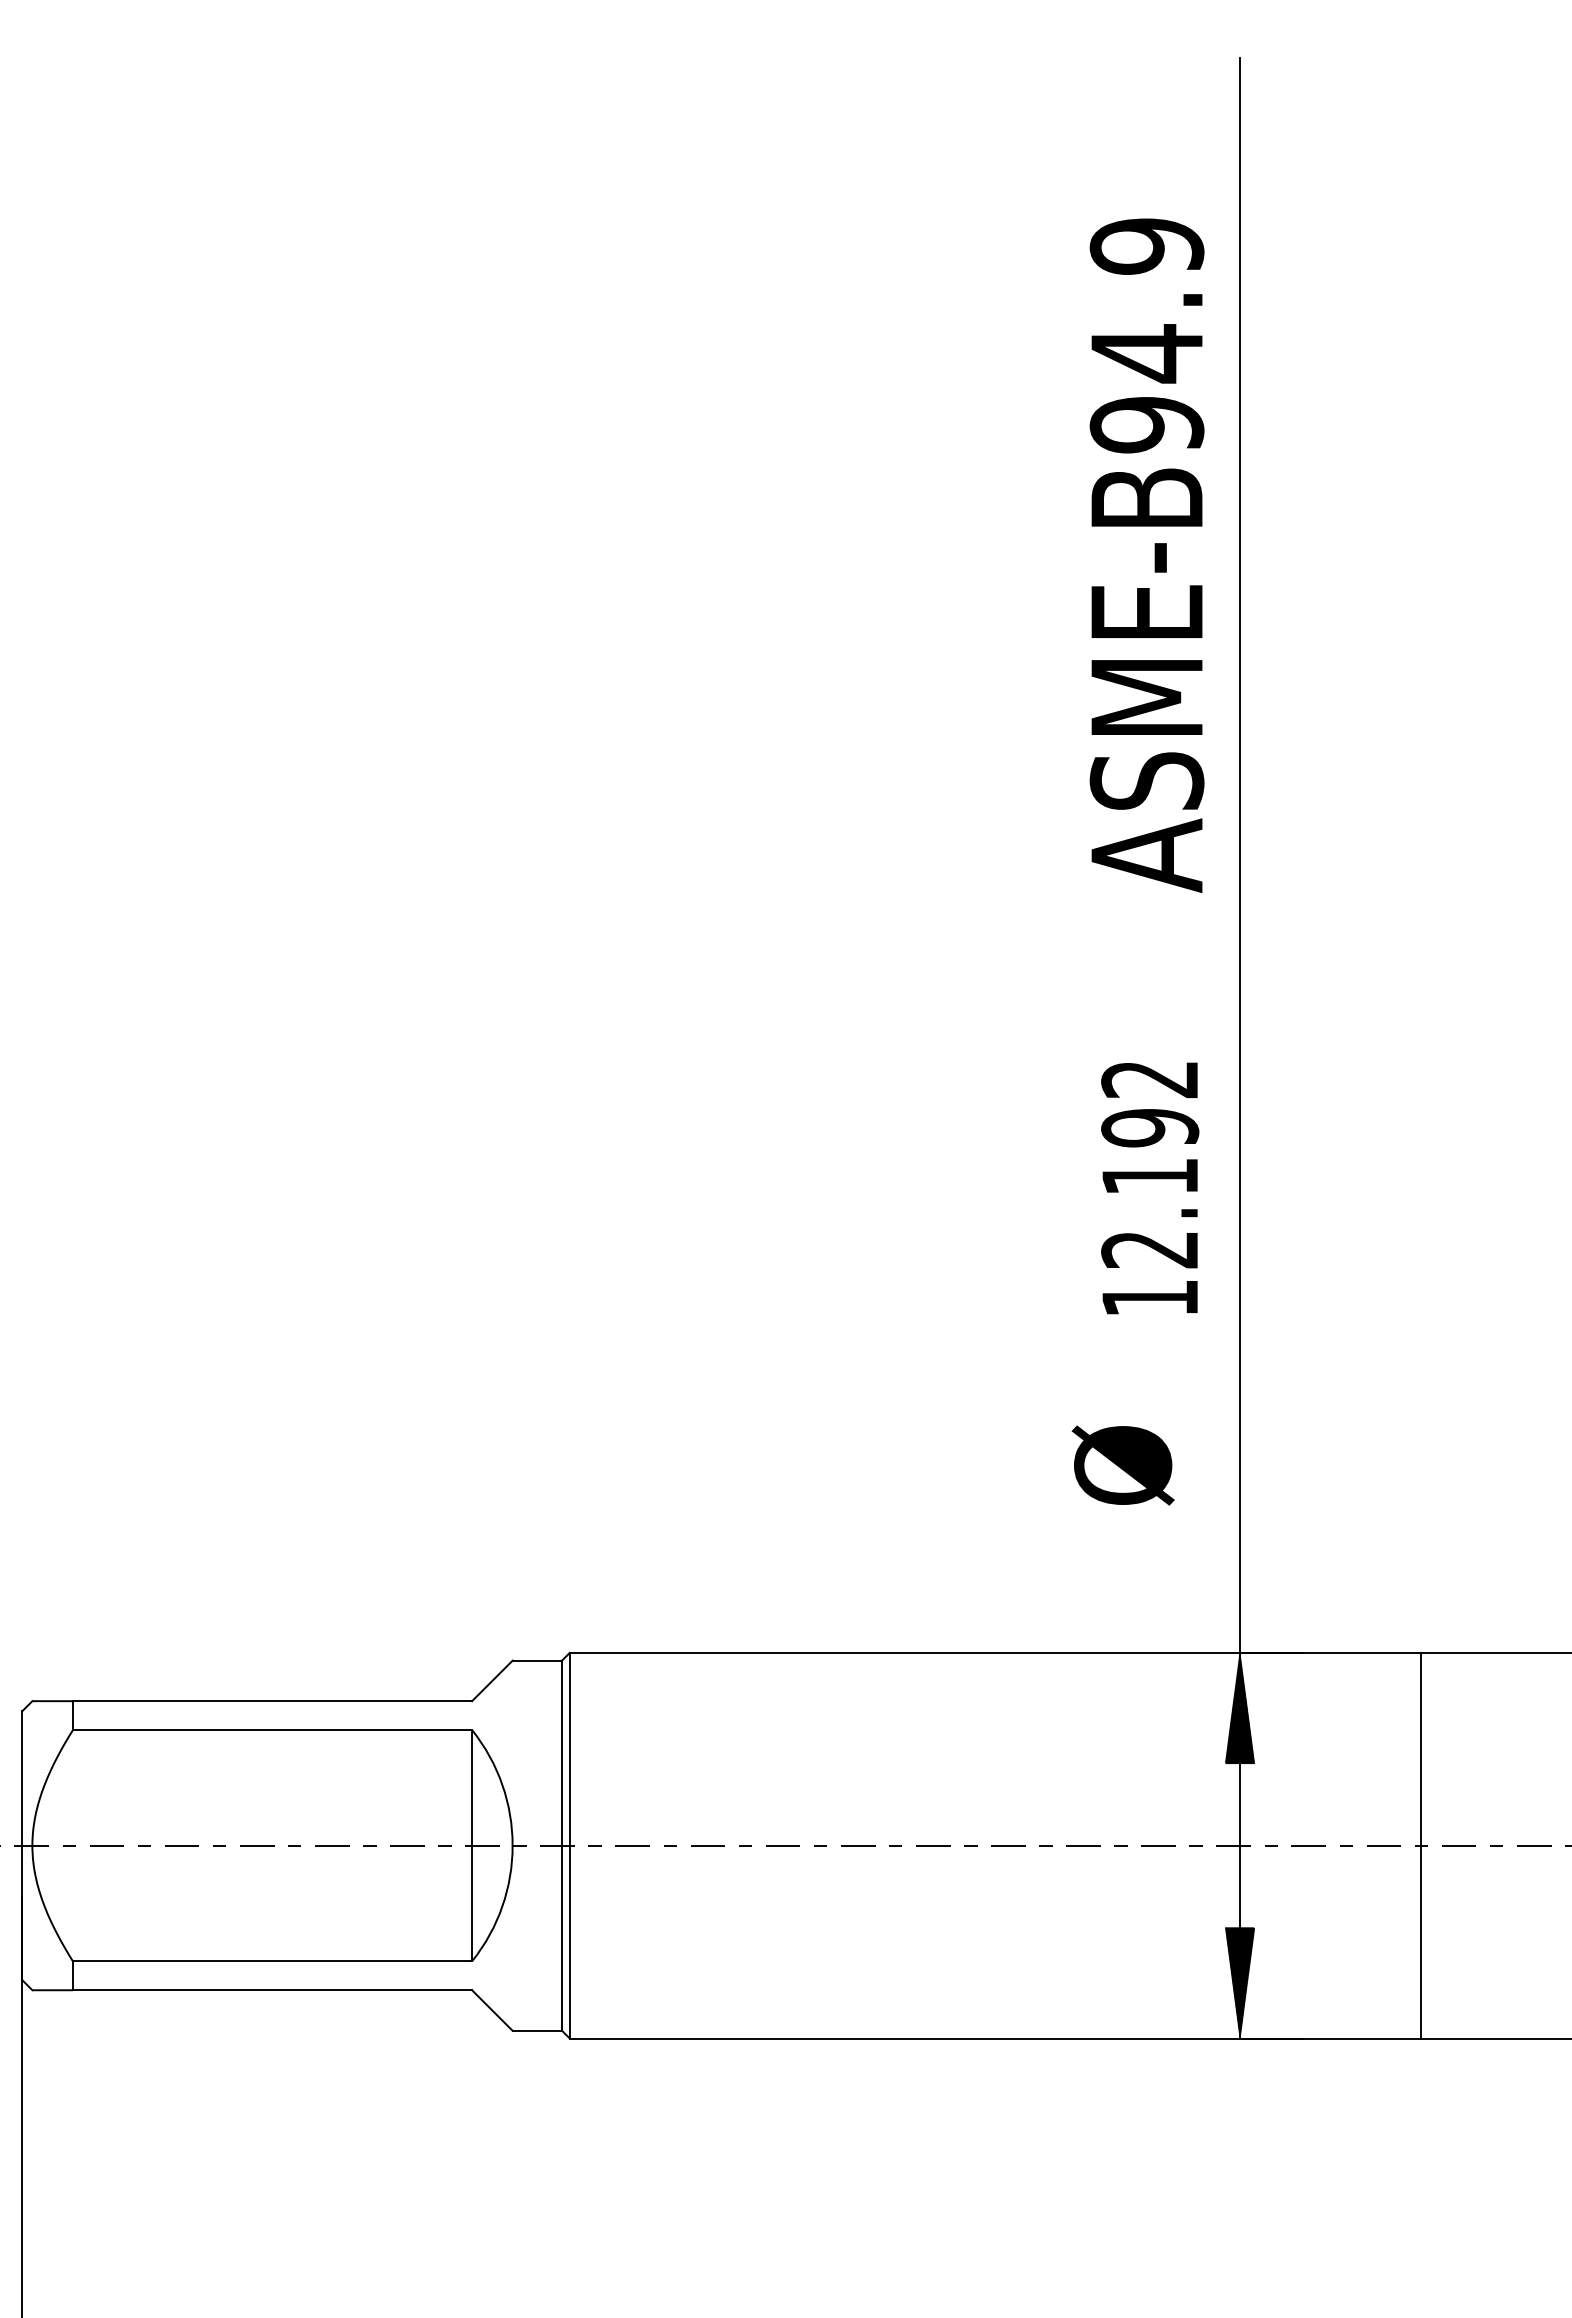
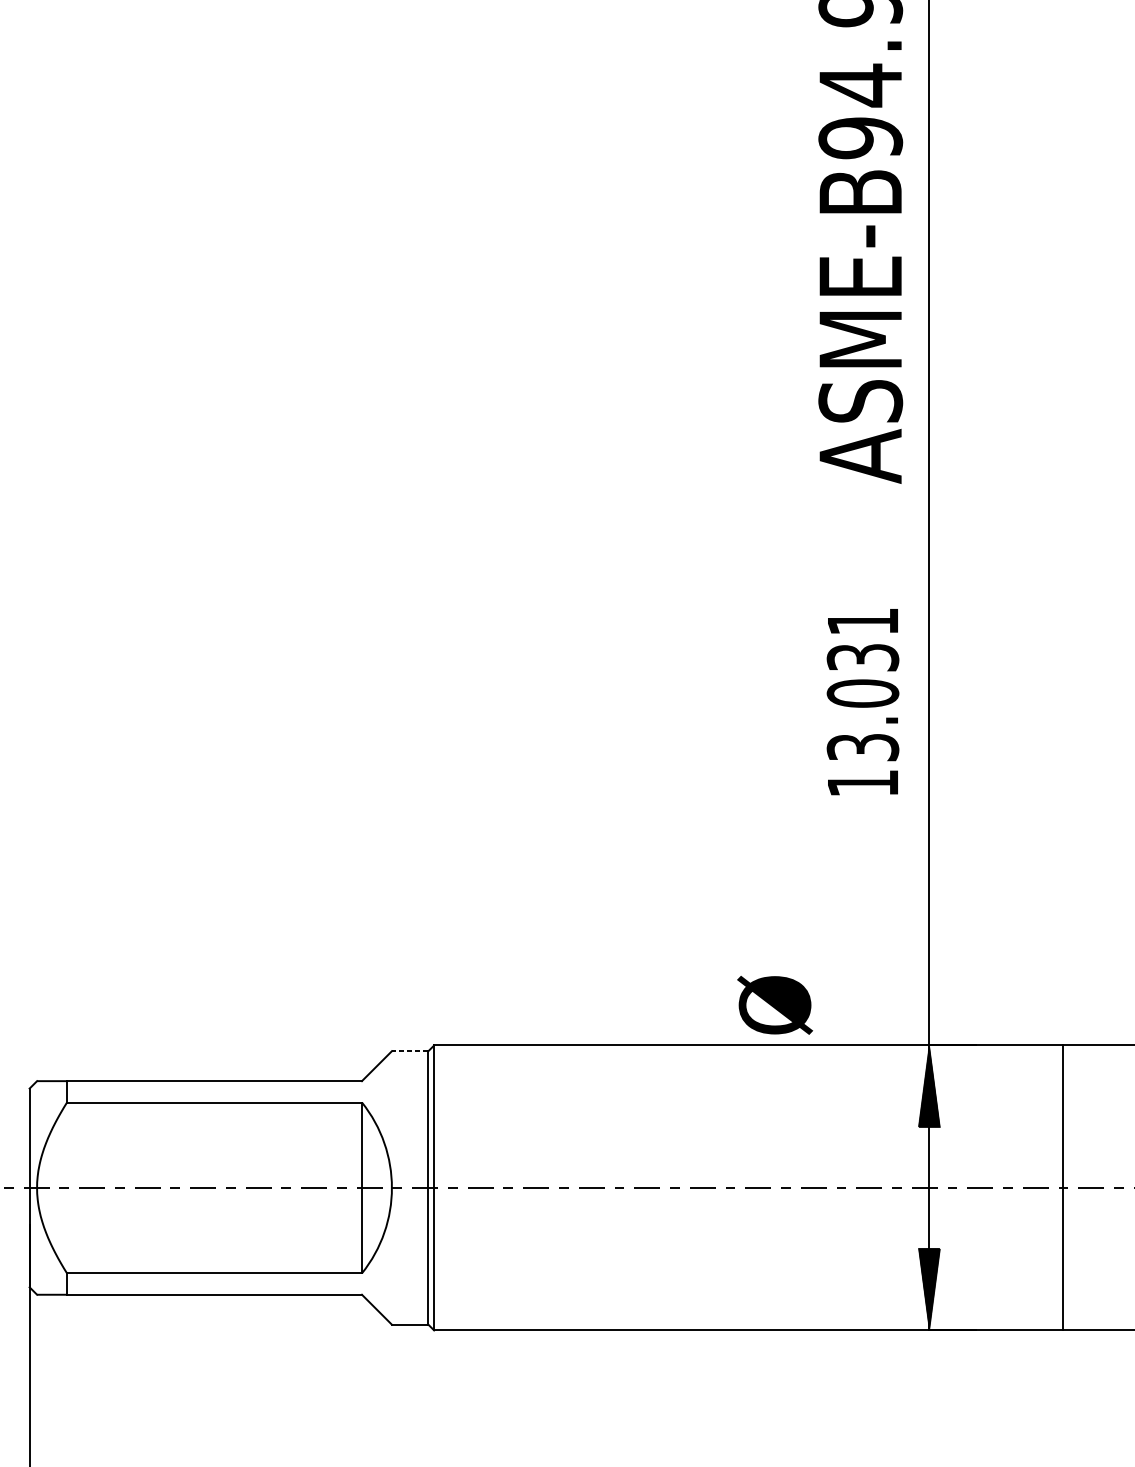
text: (1150, 1165) -> (863, 685), 12.192 -> 13.031
text: (1122, 1465) -> (774, 1005), moved
line: (537, 1660) -> (410, 1051), solid -> dashed

